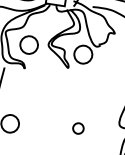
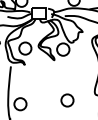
circle: (78, 128) -> (67, 100), size x1.67

